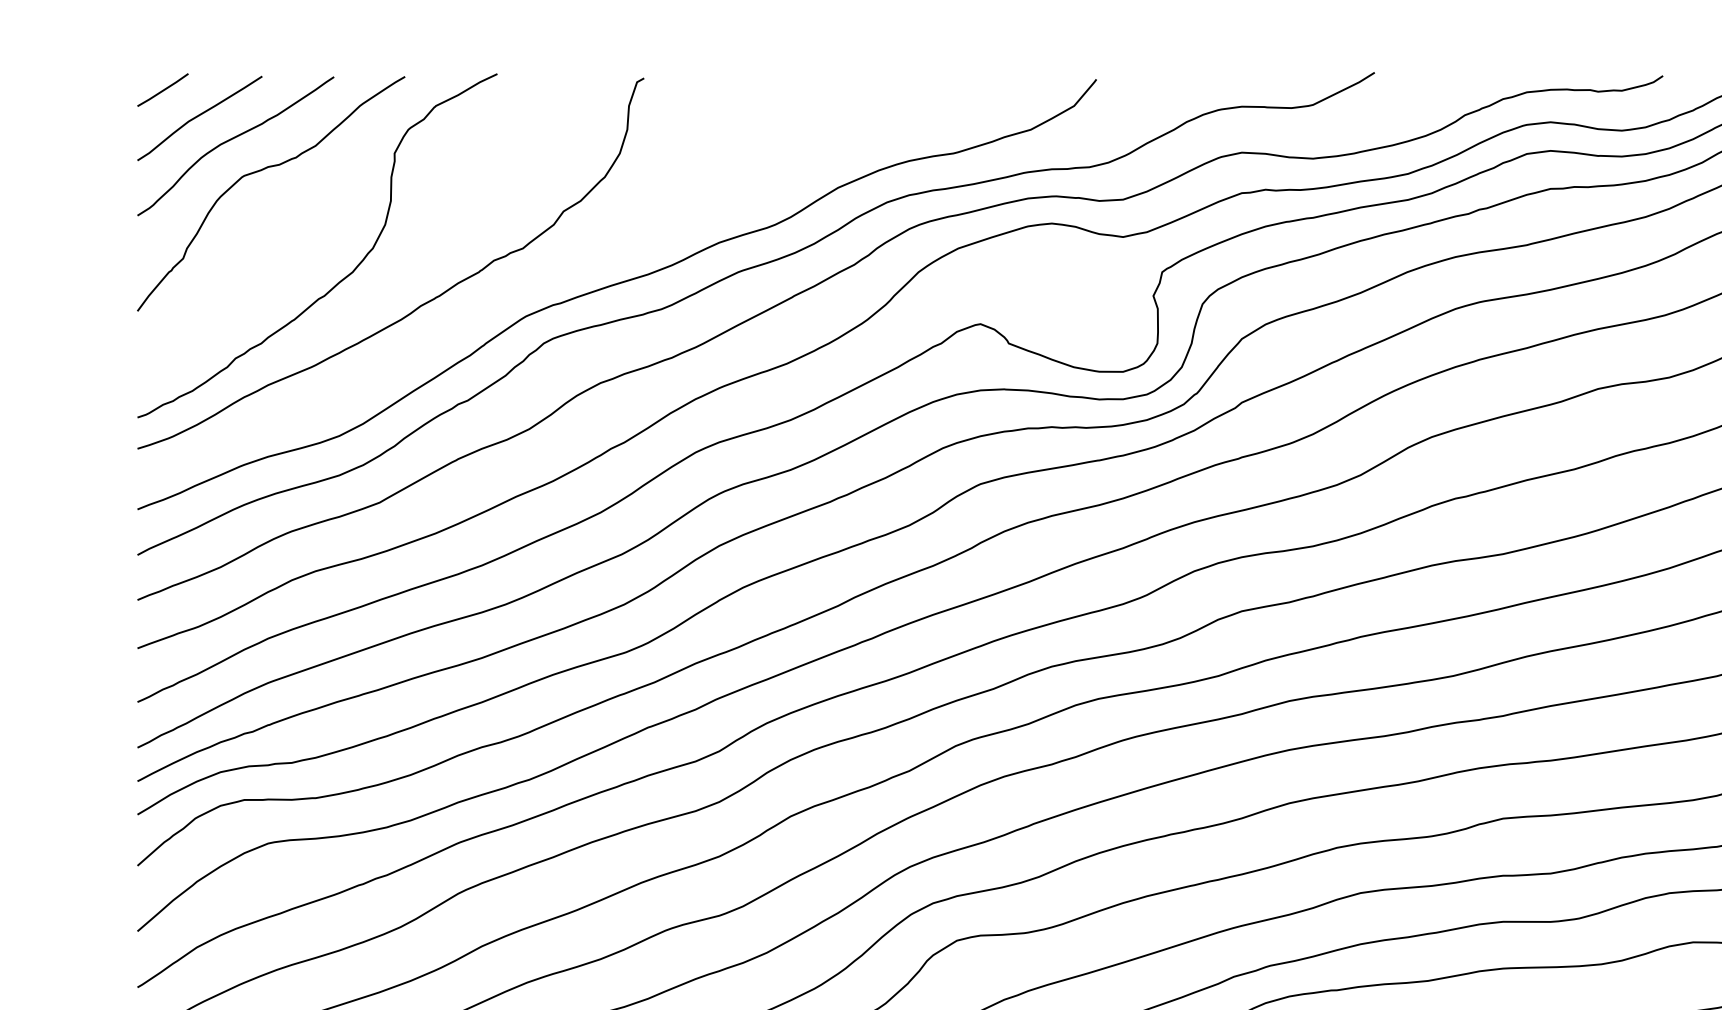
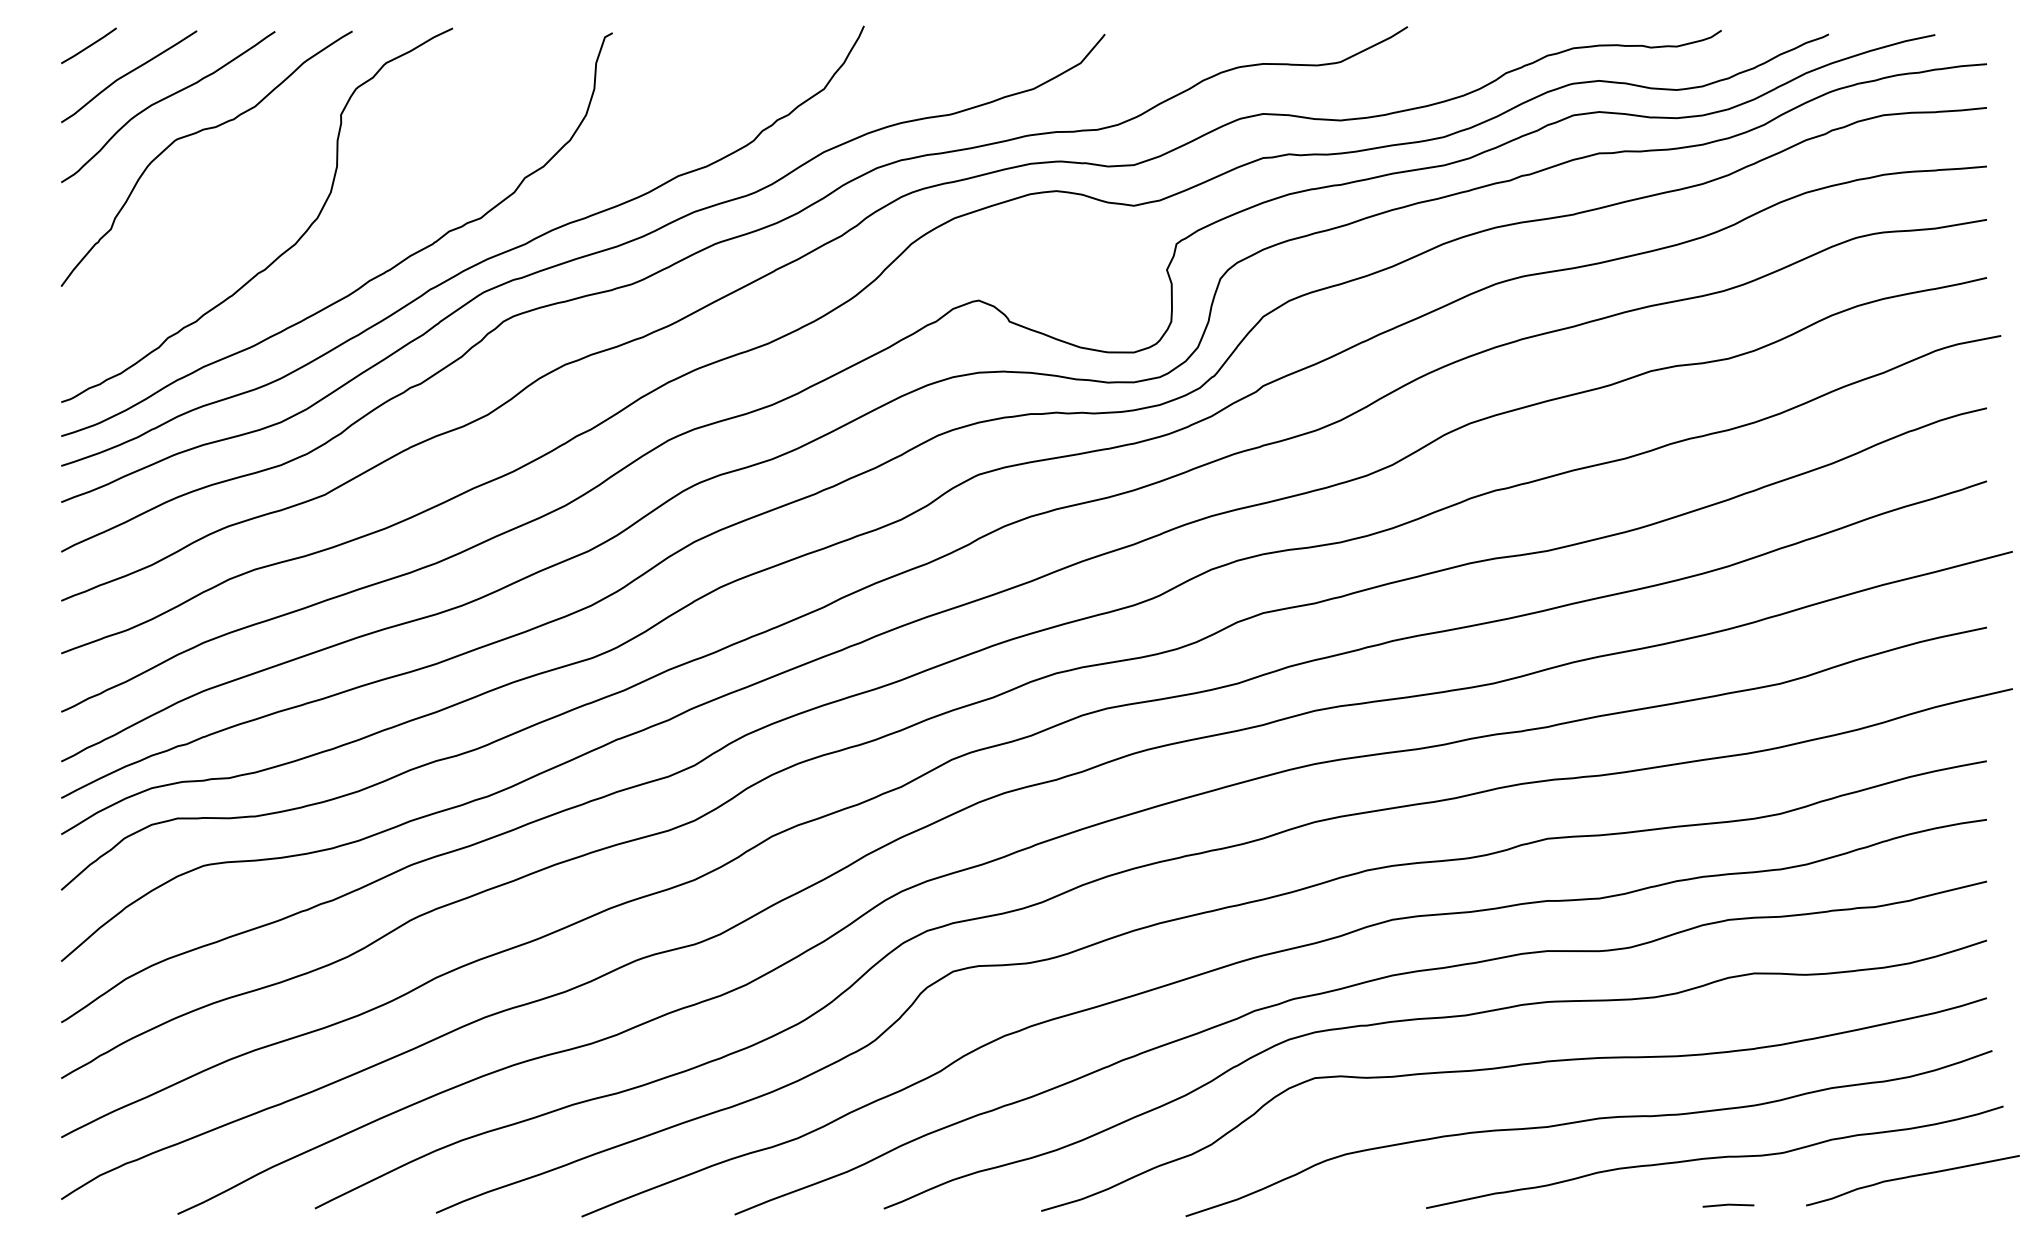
curve: (515, 291) -> (472, 265), added

